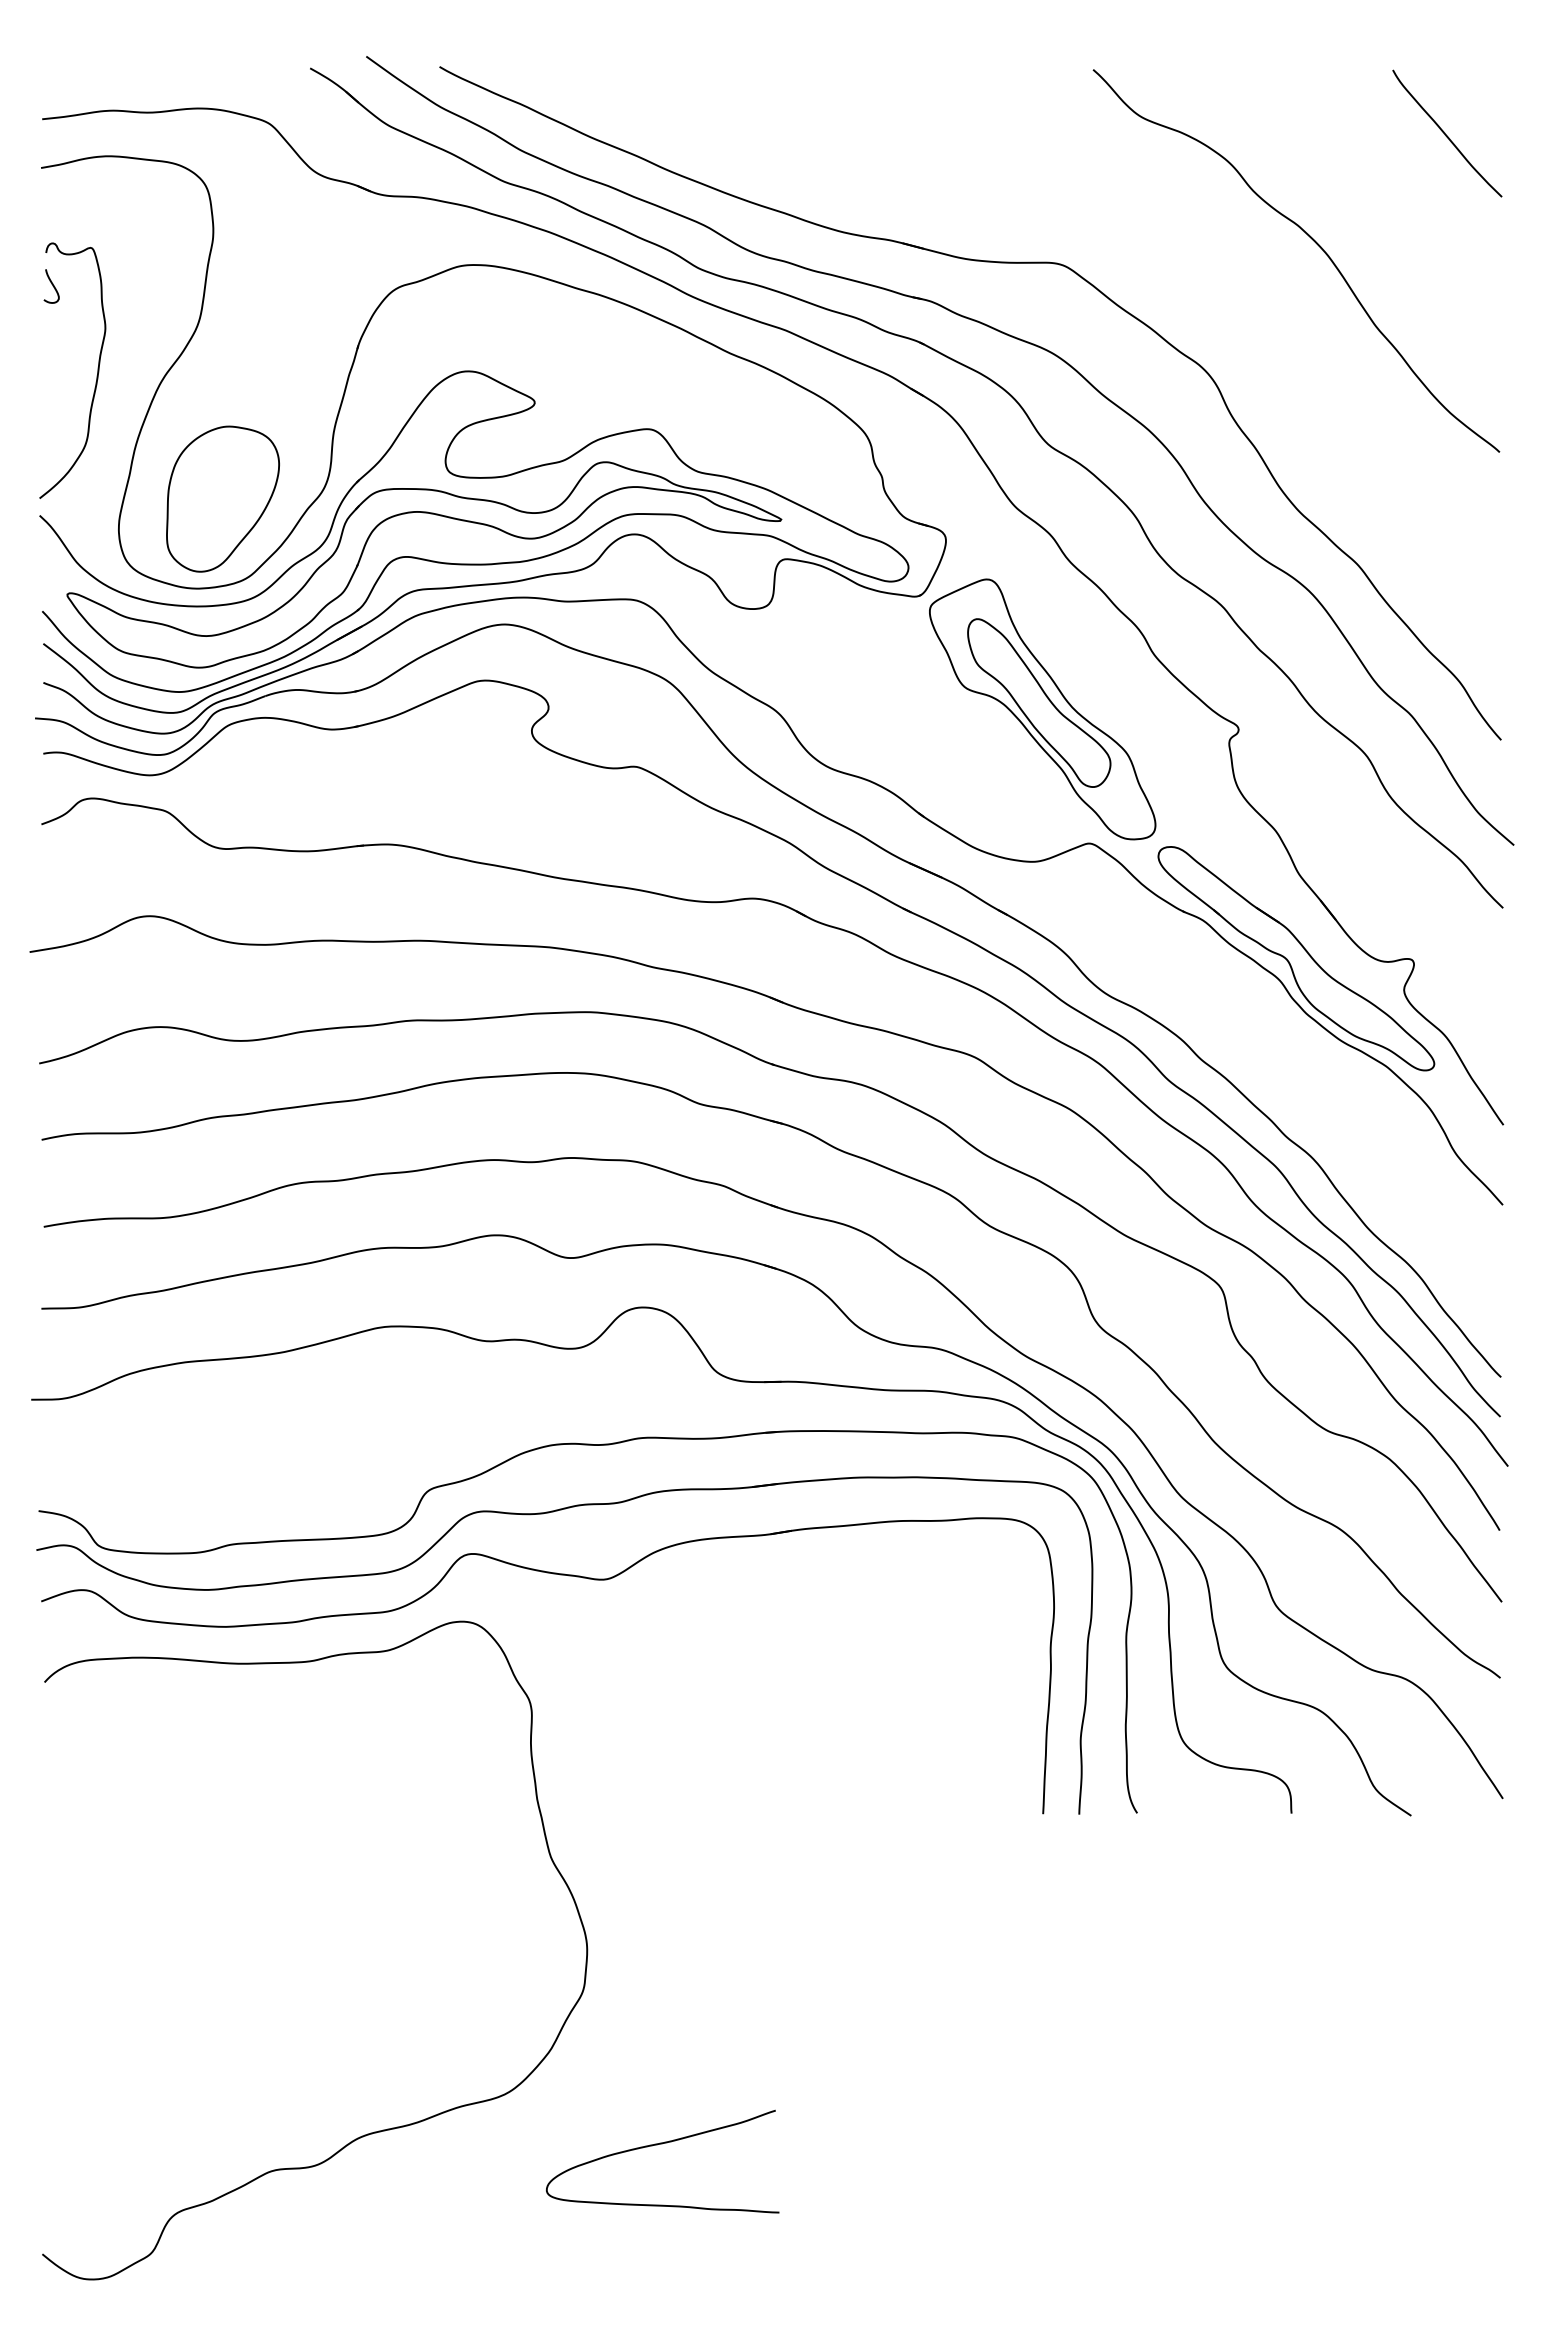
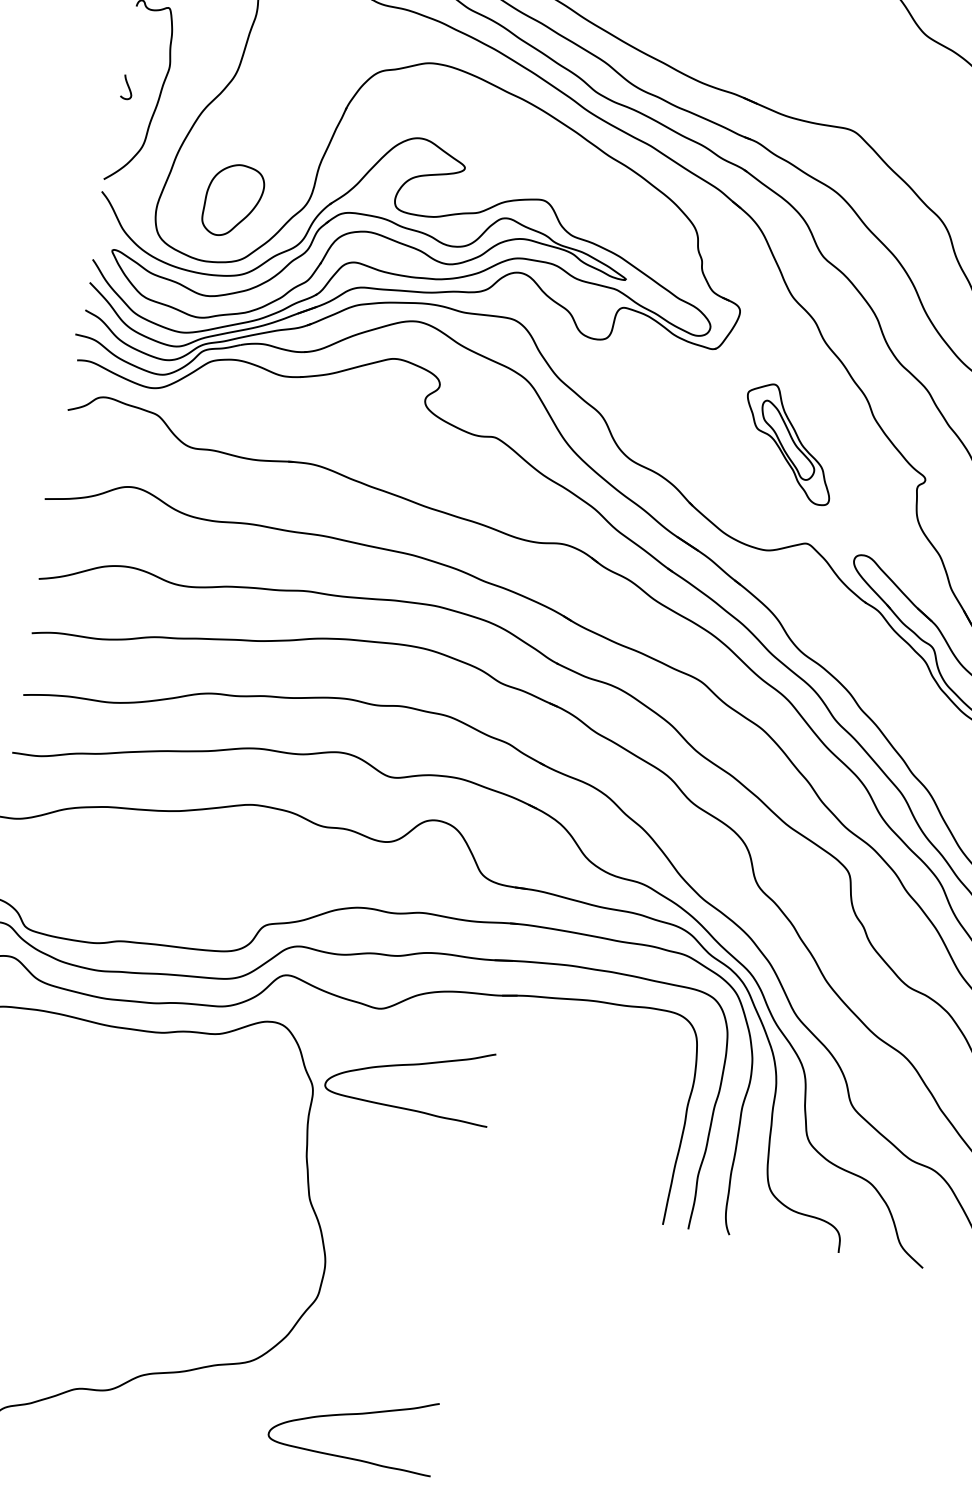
curve: (52, 286) -> (127, 87), moved
part: (222, 498) -> (233, 200), size x0.7
part: (1042, 709) -> (788, 443), size x0.6
curve: (657, 1651) -> (408, 1065), added

